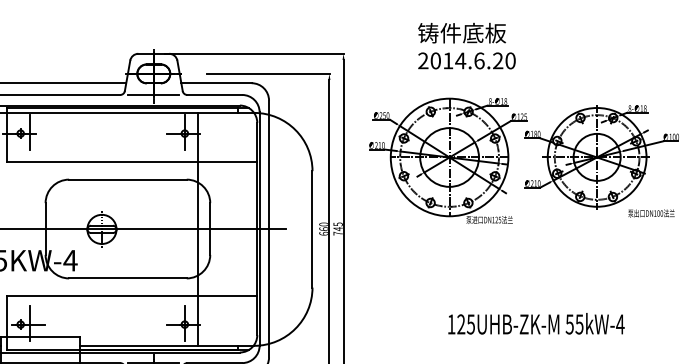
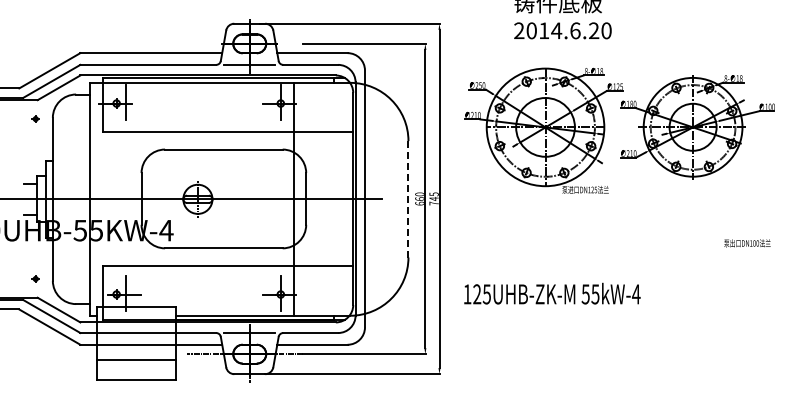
text: (651, 213) -> (747, 243), moved
line: (312, 228) -> (408, 198), solid -> dashed
text: (536, 323) -> (552, 293), moved

